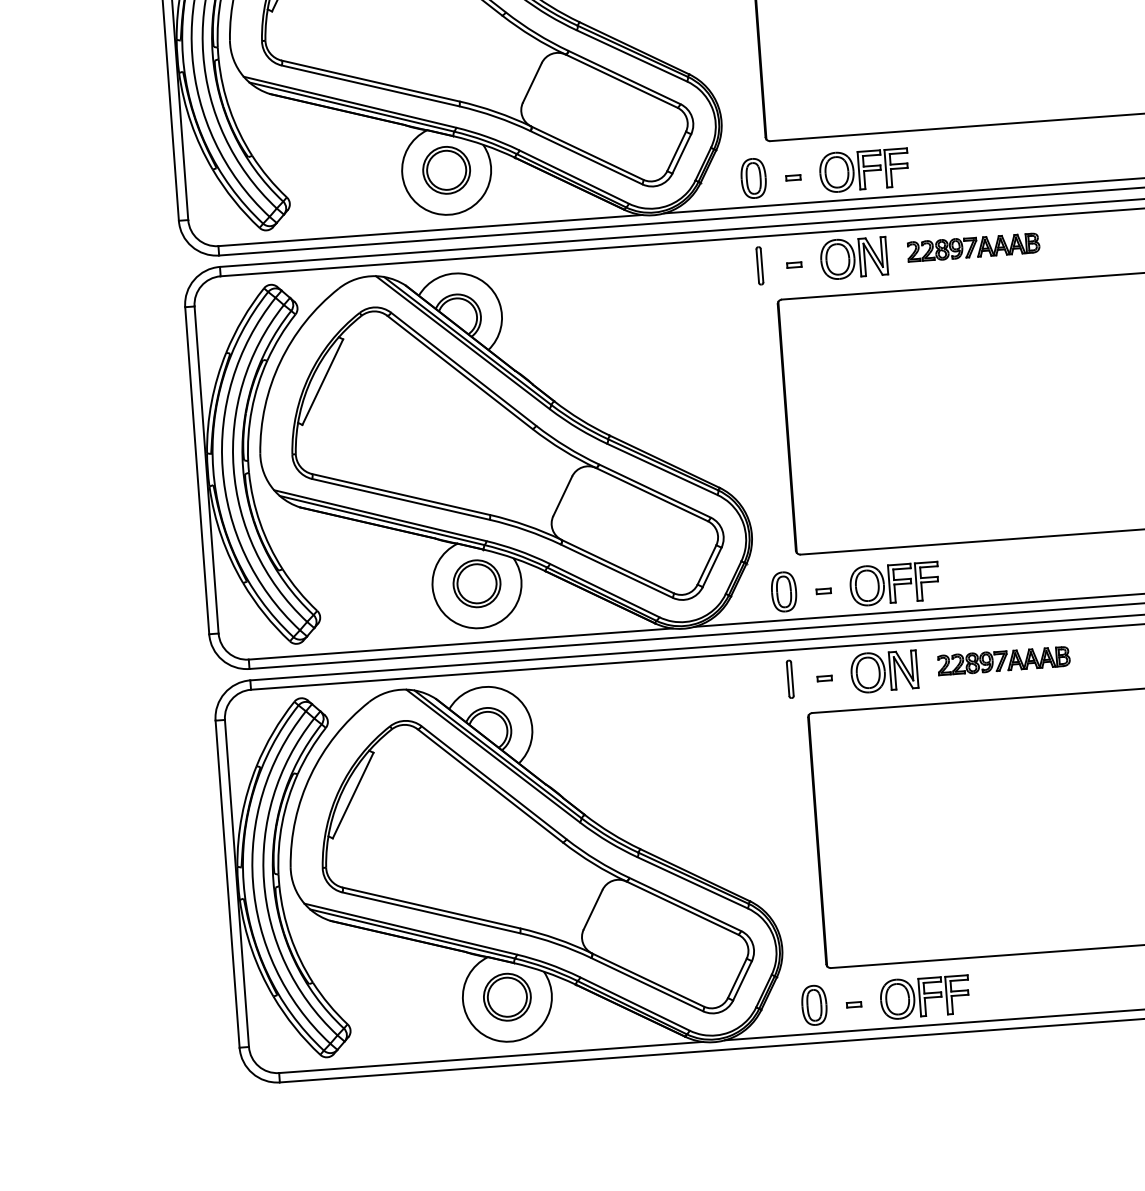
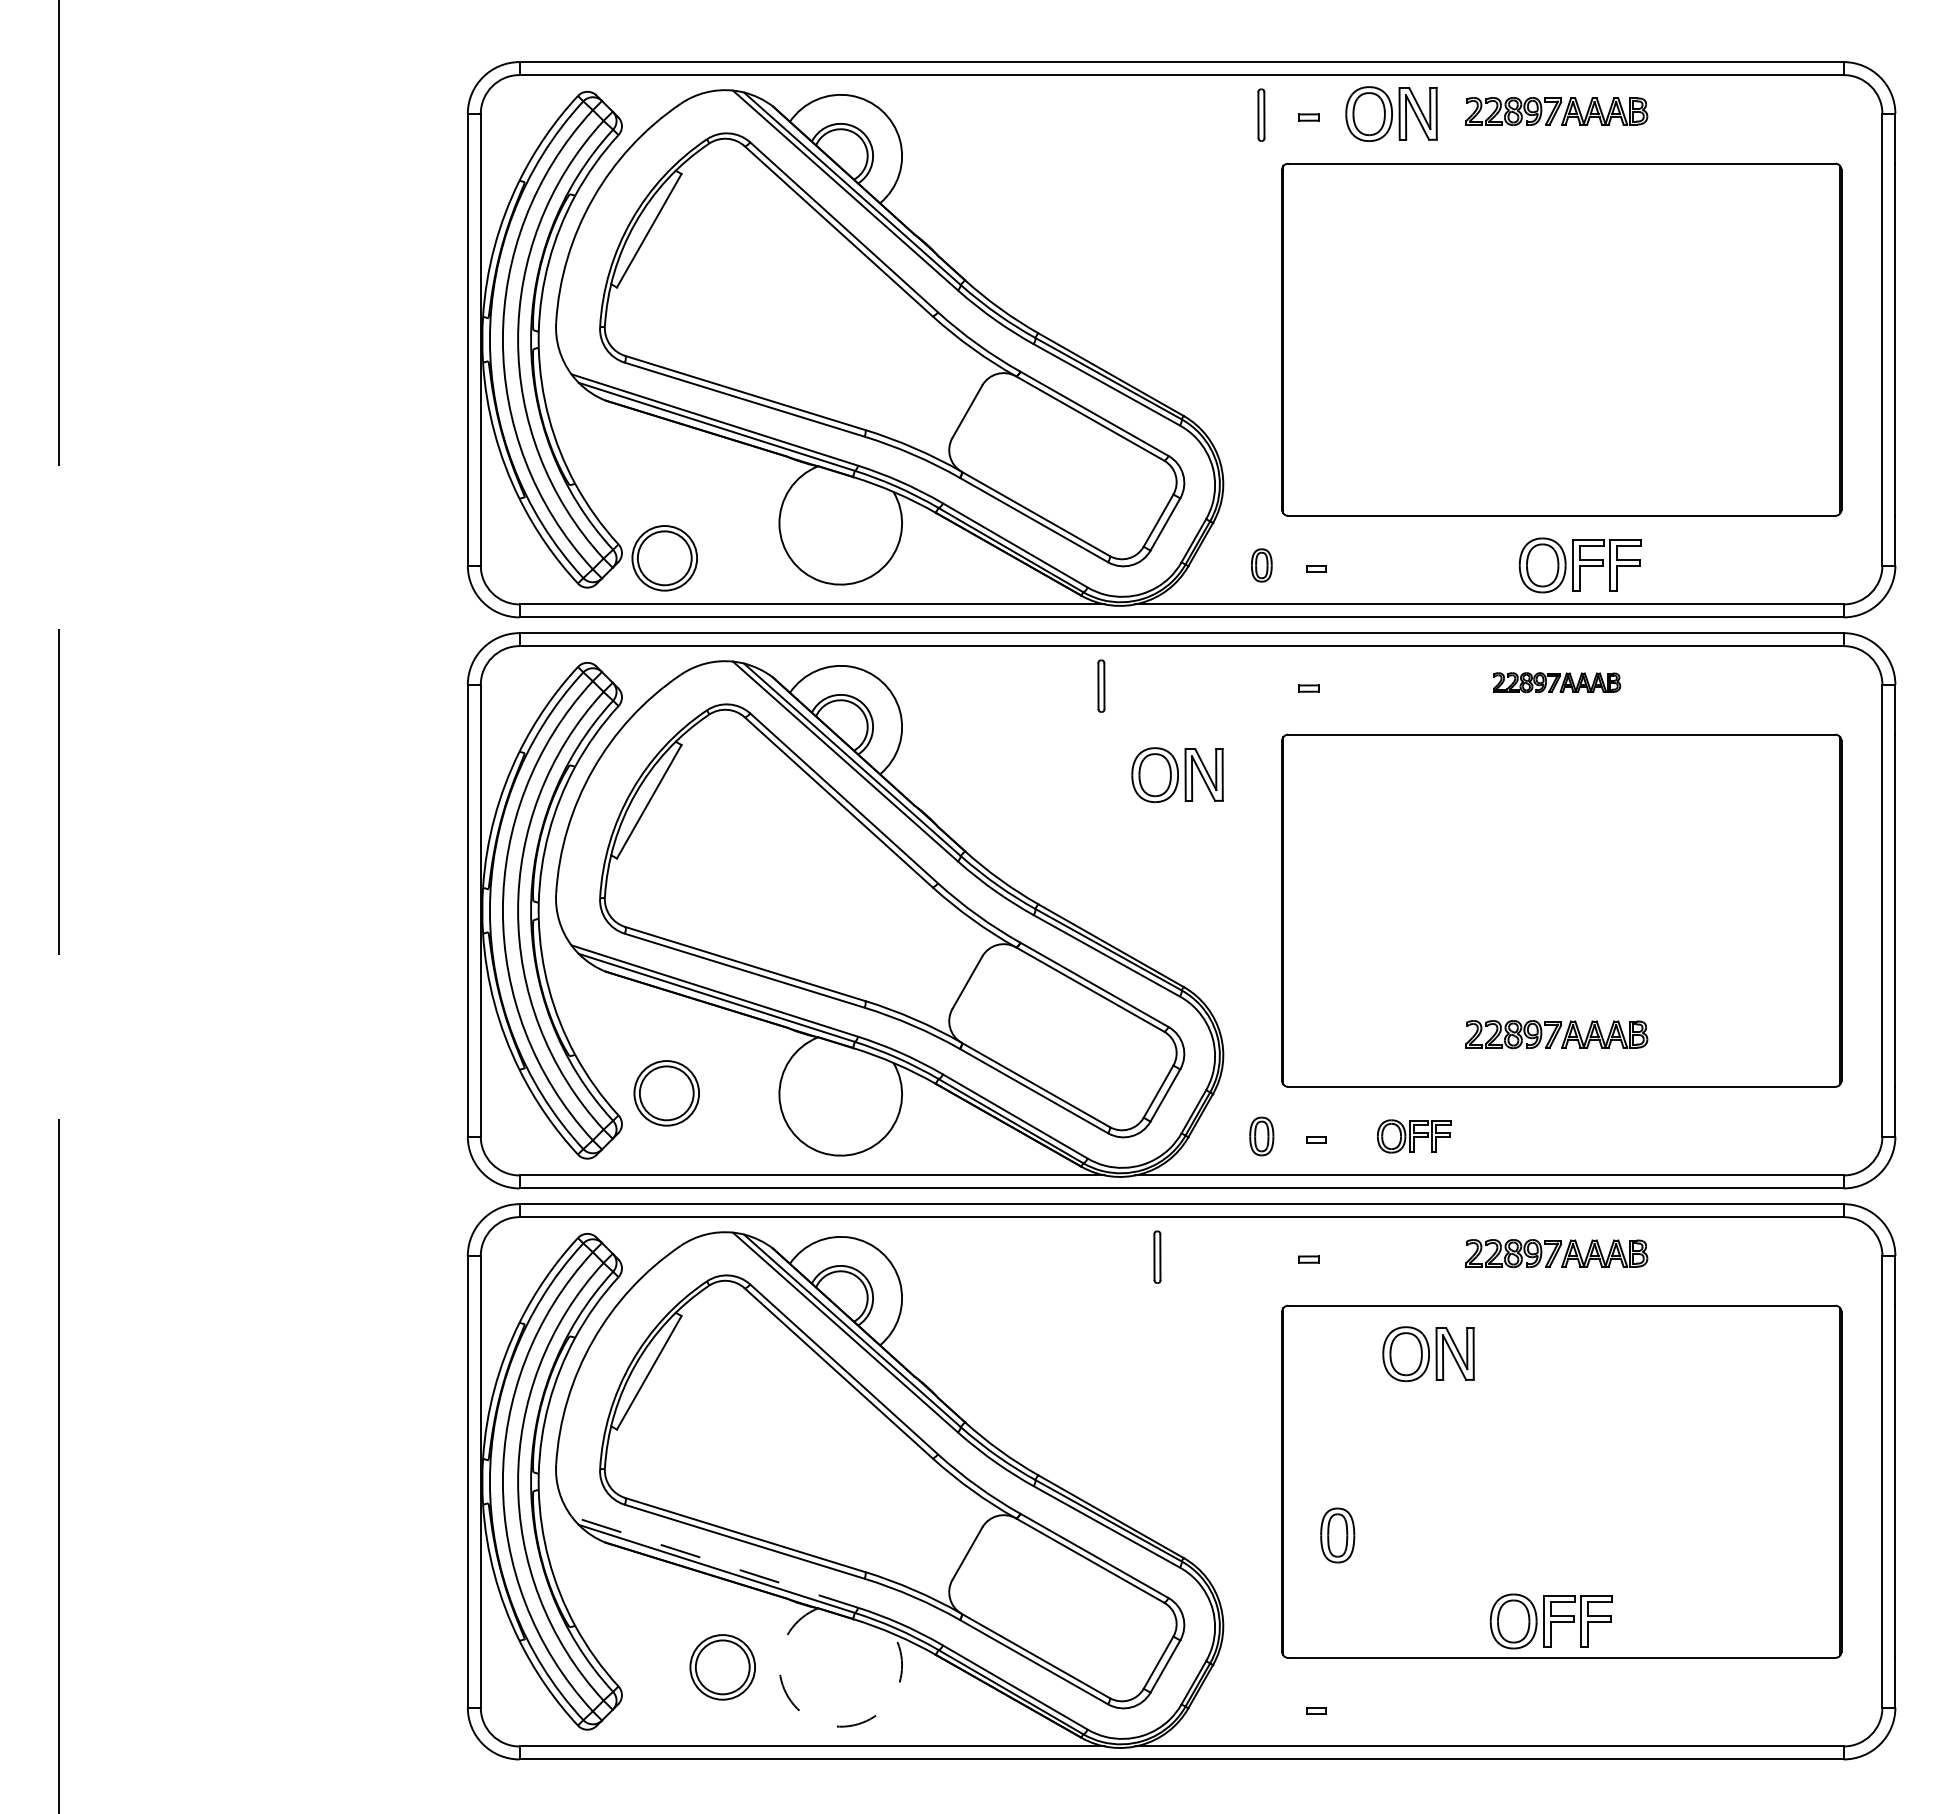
part: (446, 170) -> (664, 558), moved
part: (863, 170) -> (1579, 565), moved
part: (753, 178) -> (1261, 565), size x0.6
part: (973, 247) -> (1556, 682), size x0.7
part: (853, 257) -> (1177, 774), moved
part: (759, 265) -> (1101, 685), moved
part: (992, 502) -> (1556, 1034), added
part: (476, 583) -> (666, 1093), moved
part: (893, 583) -> (1413, 1136), size x0.6
part: (783, 591) -> (1261, 1136), size x0.7
part: (884, 671) -> (1428, 1353), moved
part: (790, 678) -> (1157, 1256), moved
line: (410, 928) -> (714, 1561), solid -> dashed
part: (507, 997) -> (722, 1667), moved
part: (924, 997) -> (1550, 1621), moved
part: (814, 1005) -> (1337, 1535), moved
arc: (496, 1040) -> (821, 1723), solid -> dashed

